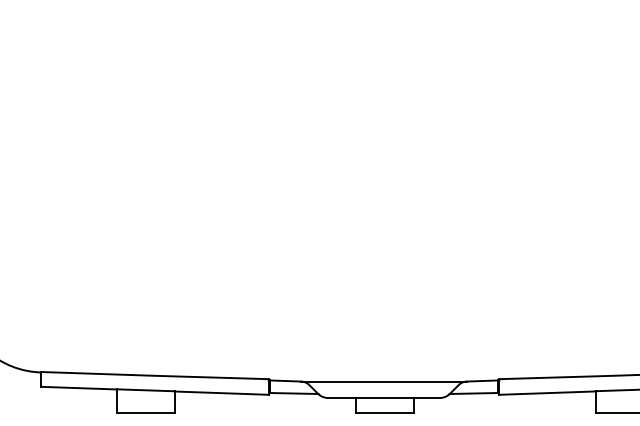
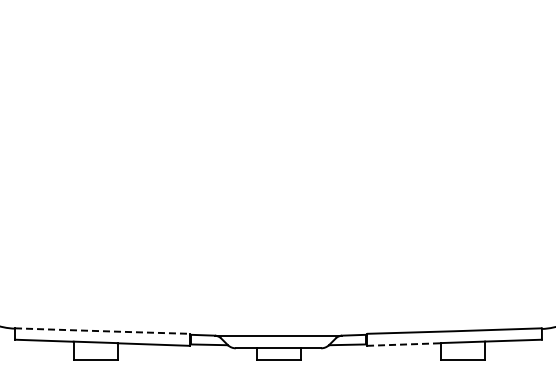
arc: (154, 376) -> (102, 331), solid -> dashed
line: (548, 393) -> (404, 344), solid -> dashed

